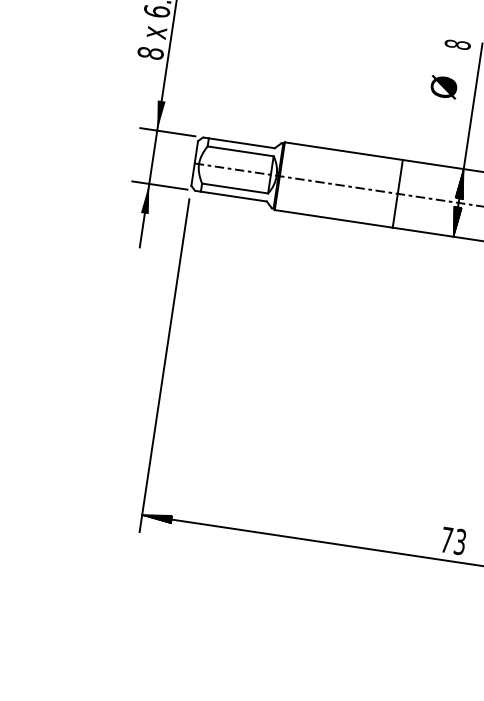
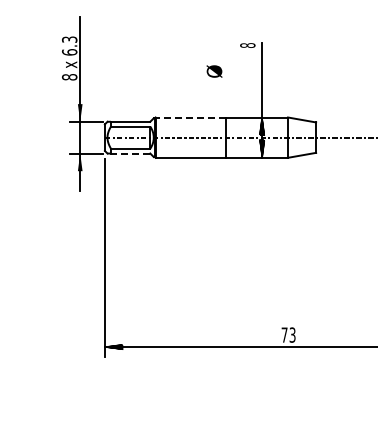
text: (443, 87) -> (214, 71), moved
line: (343, 151) -> (190, 117), solid -> dashed
line: (233, 196) -> (130, 153), solid -> dashed

